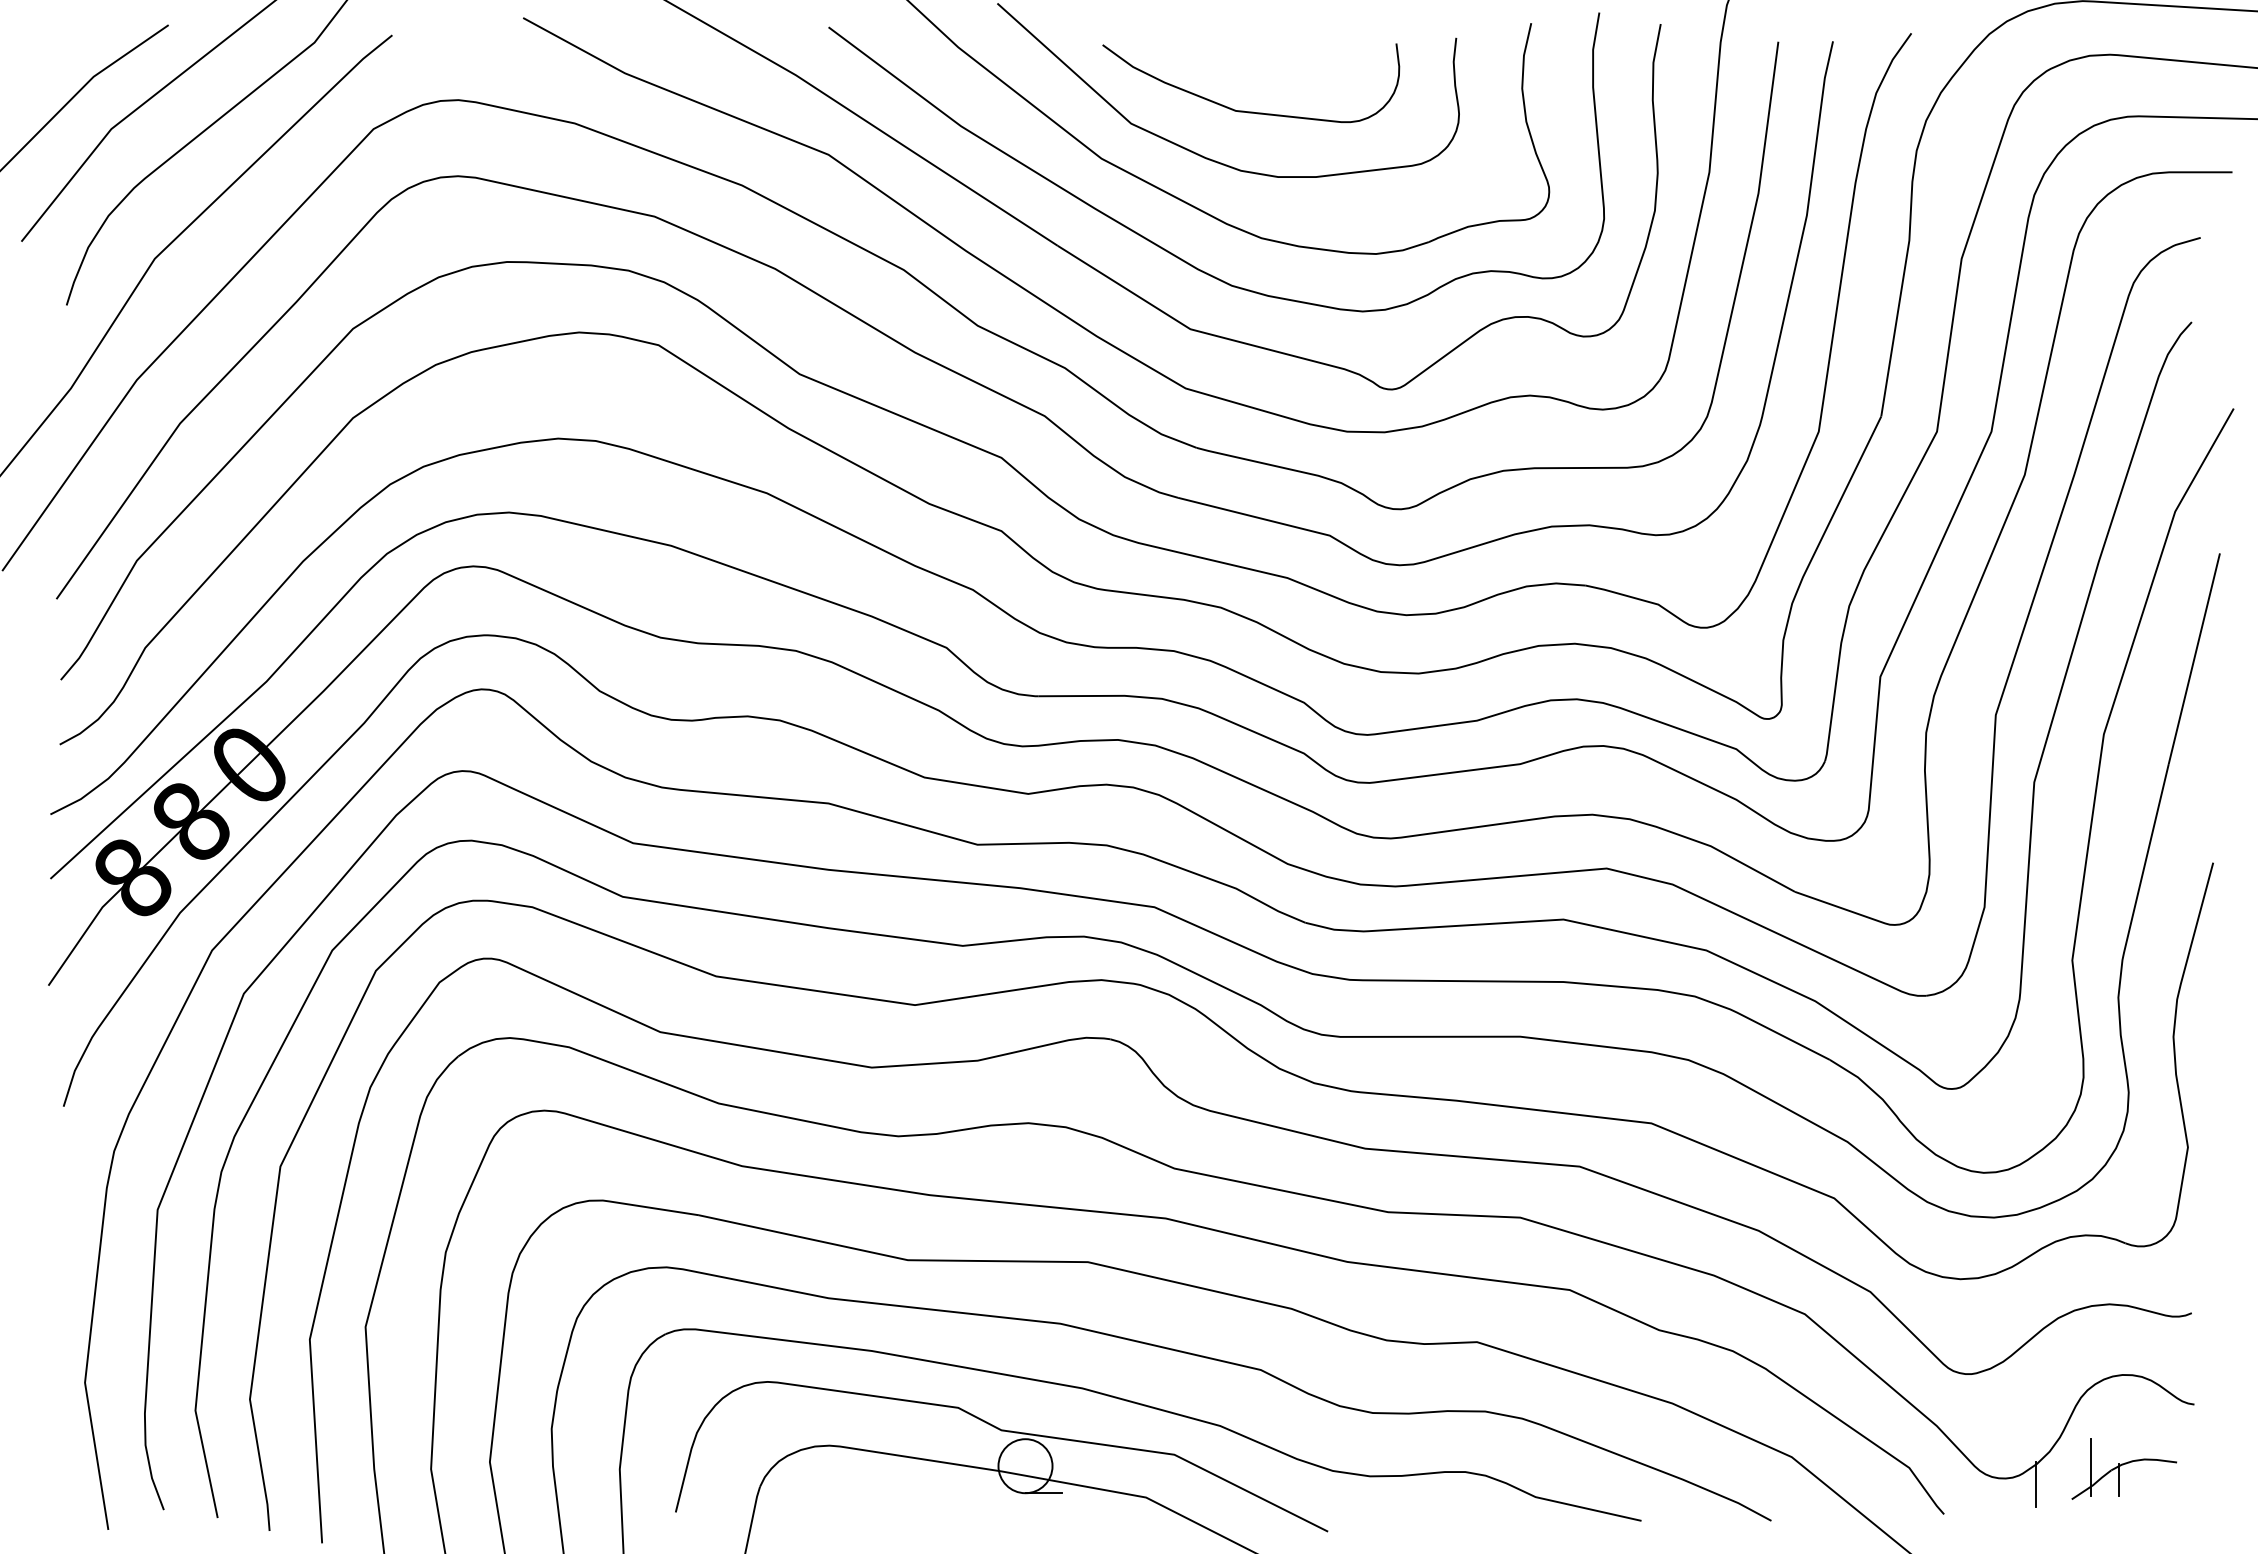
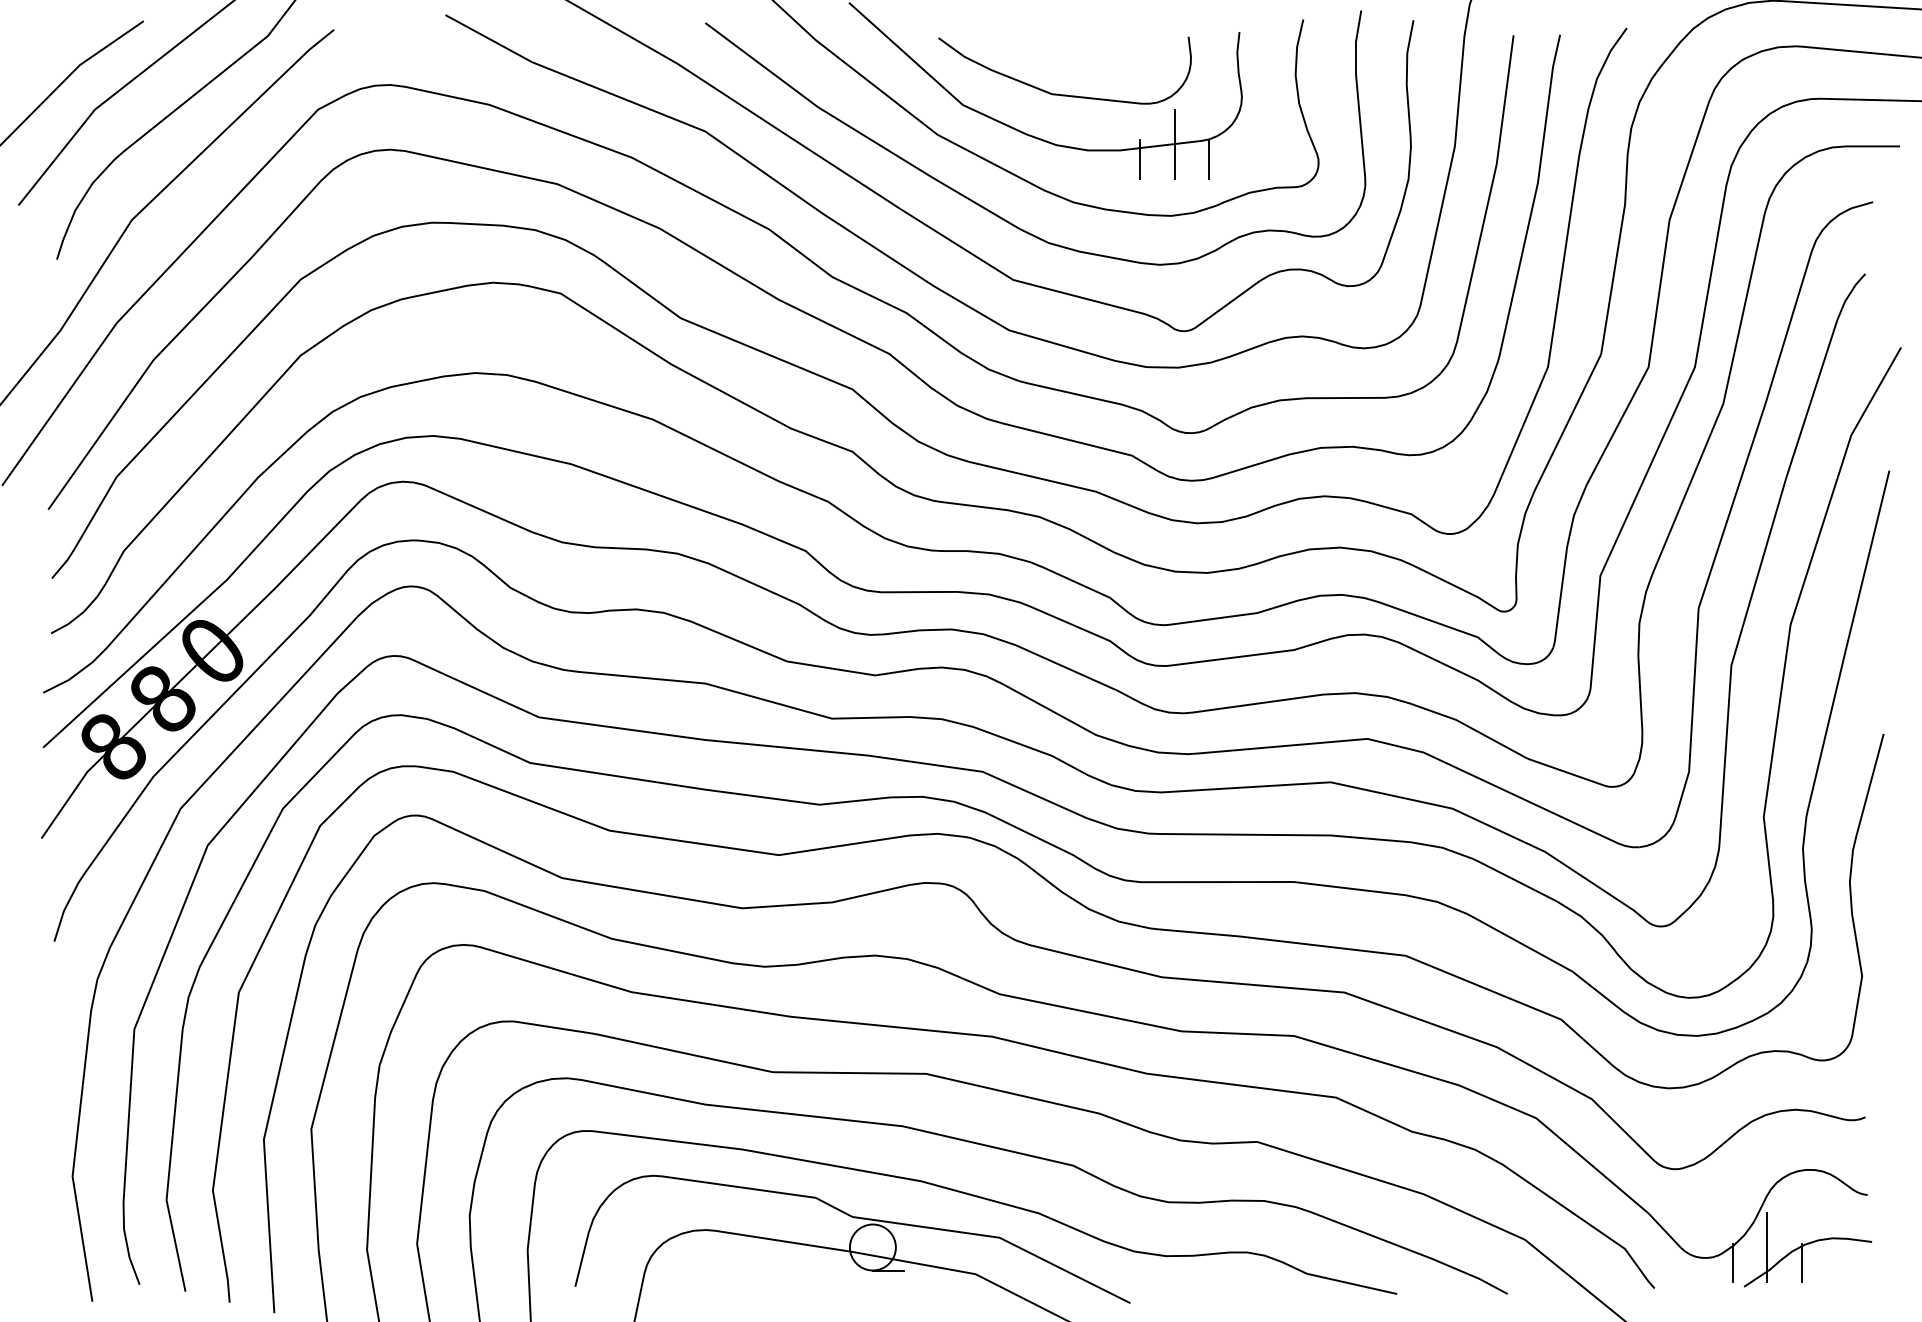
line: (1380, 169) -> (1175, 144), added
line: (1339, 187) -> (1140, 159), added
line: (1420, 187) -> (1209, 159), added
part: (2124, 1468) -> (1808, 1249), size x1.43

